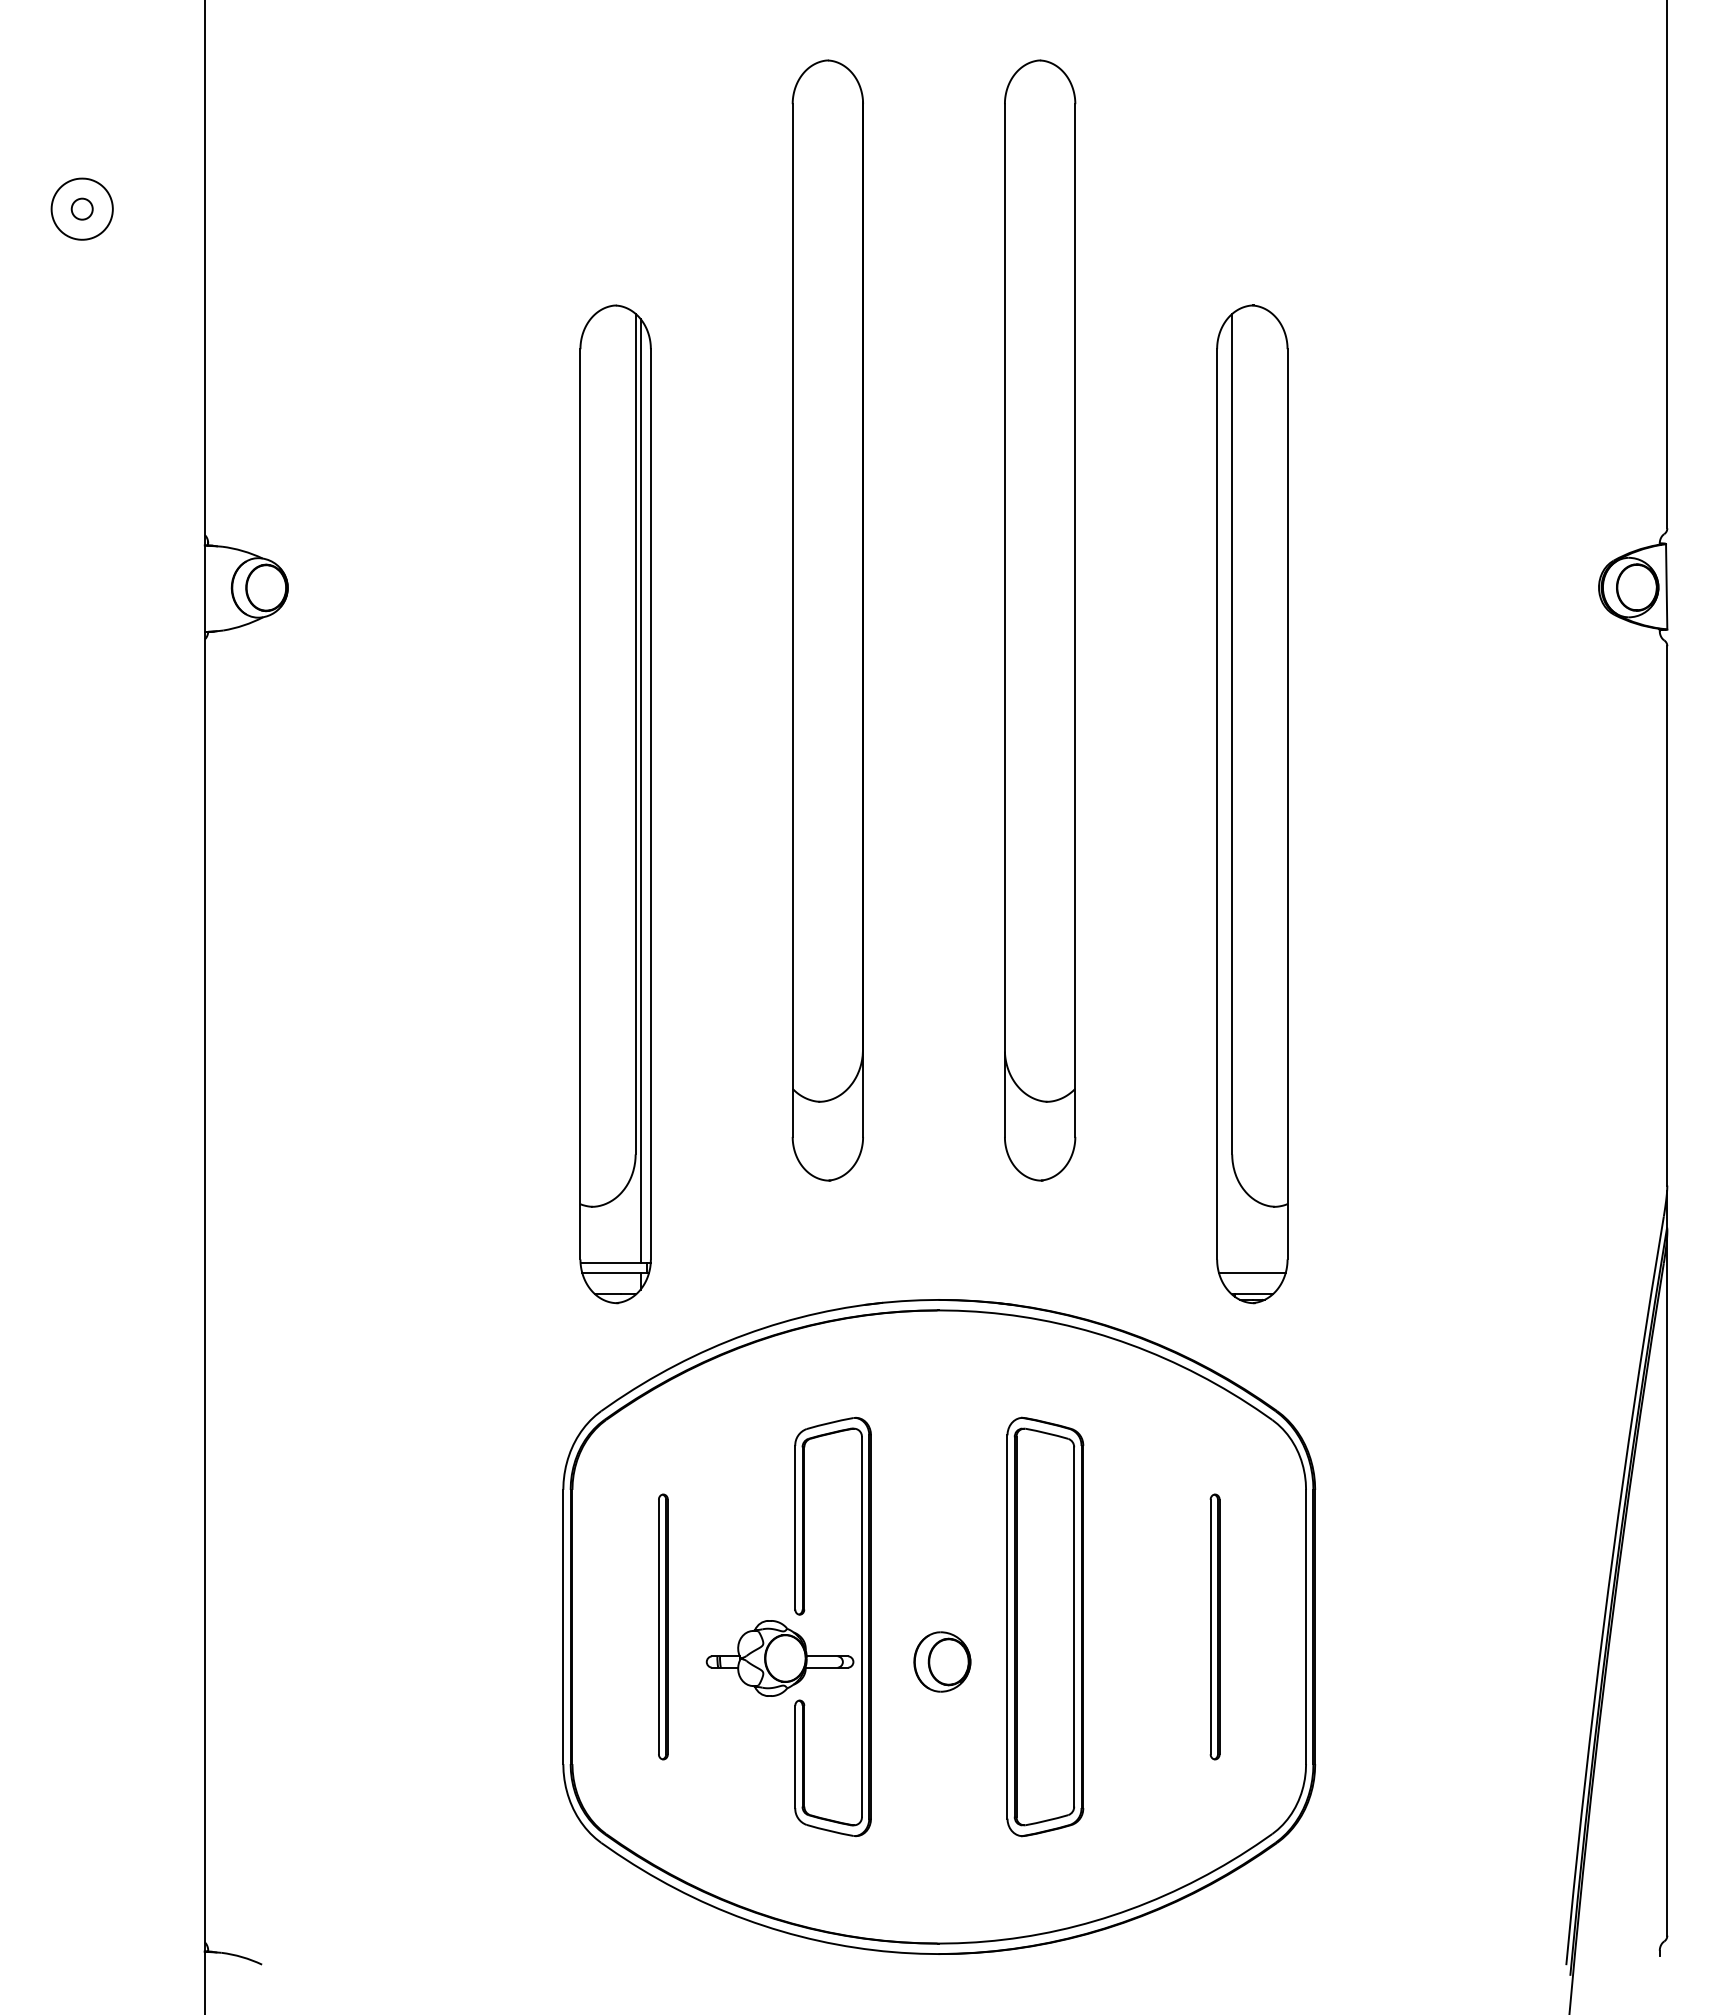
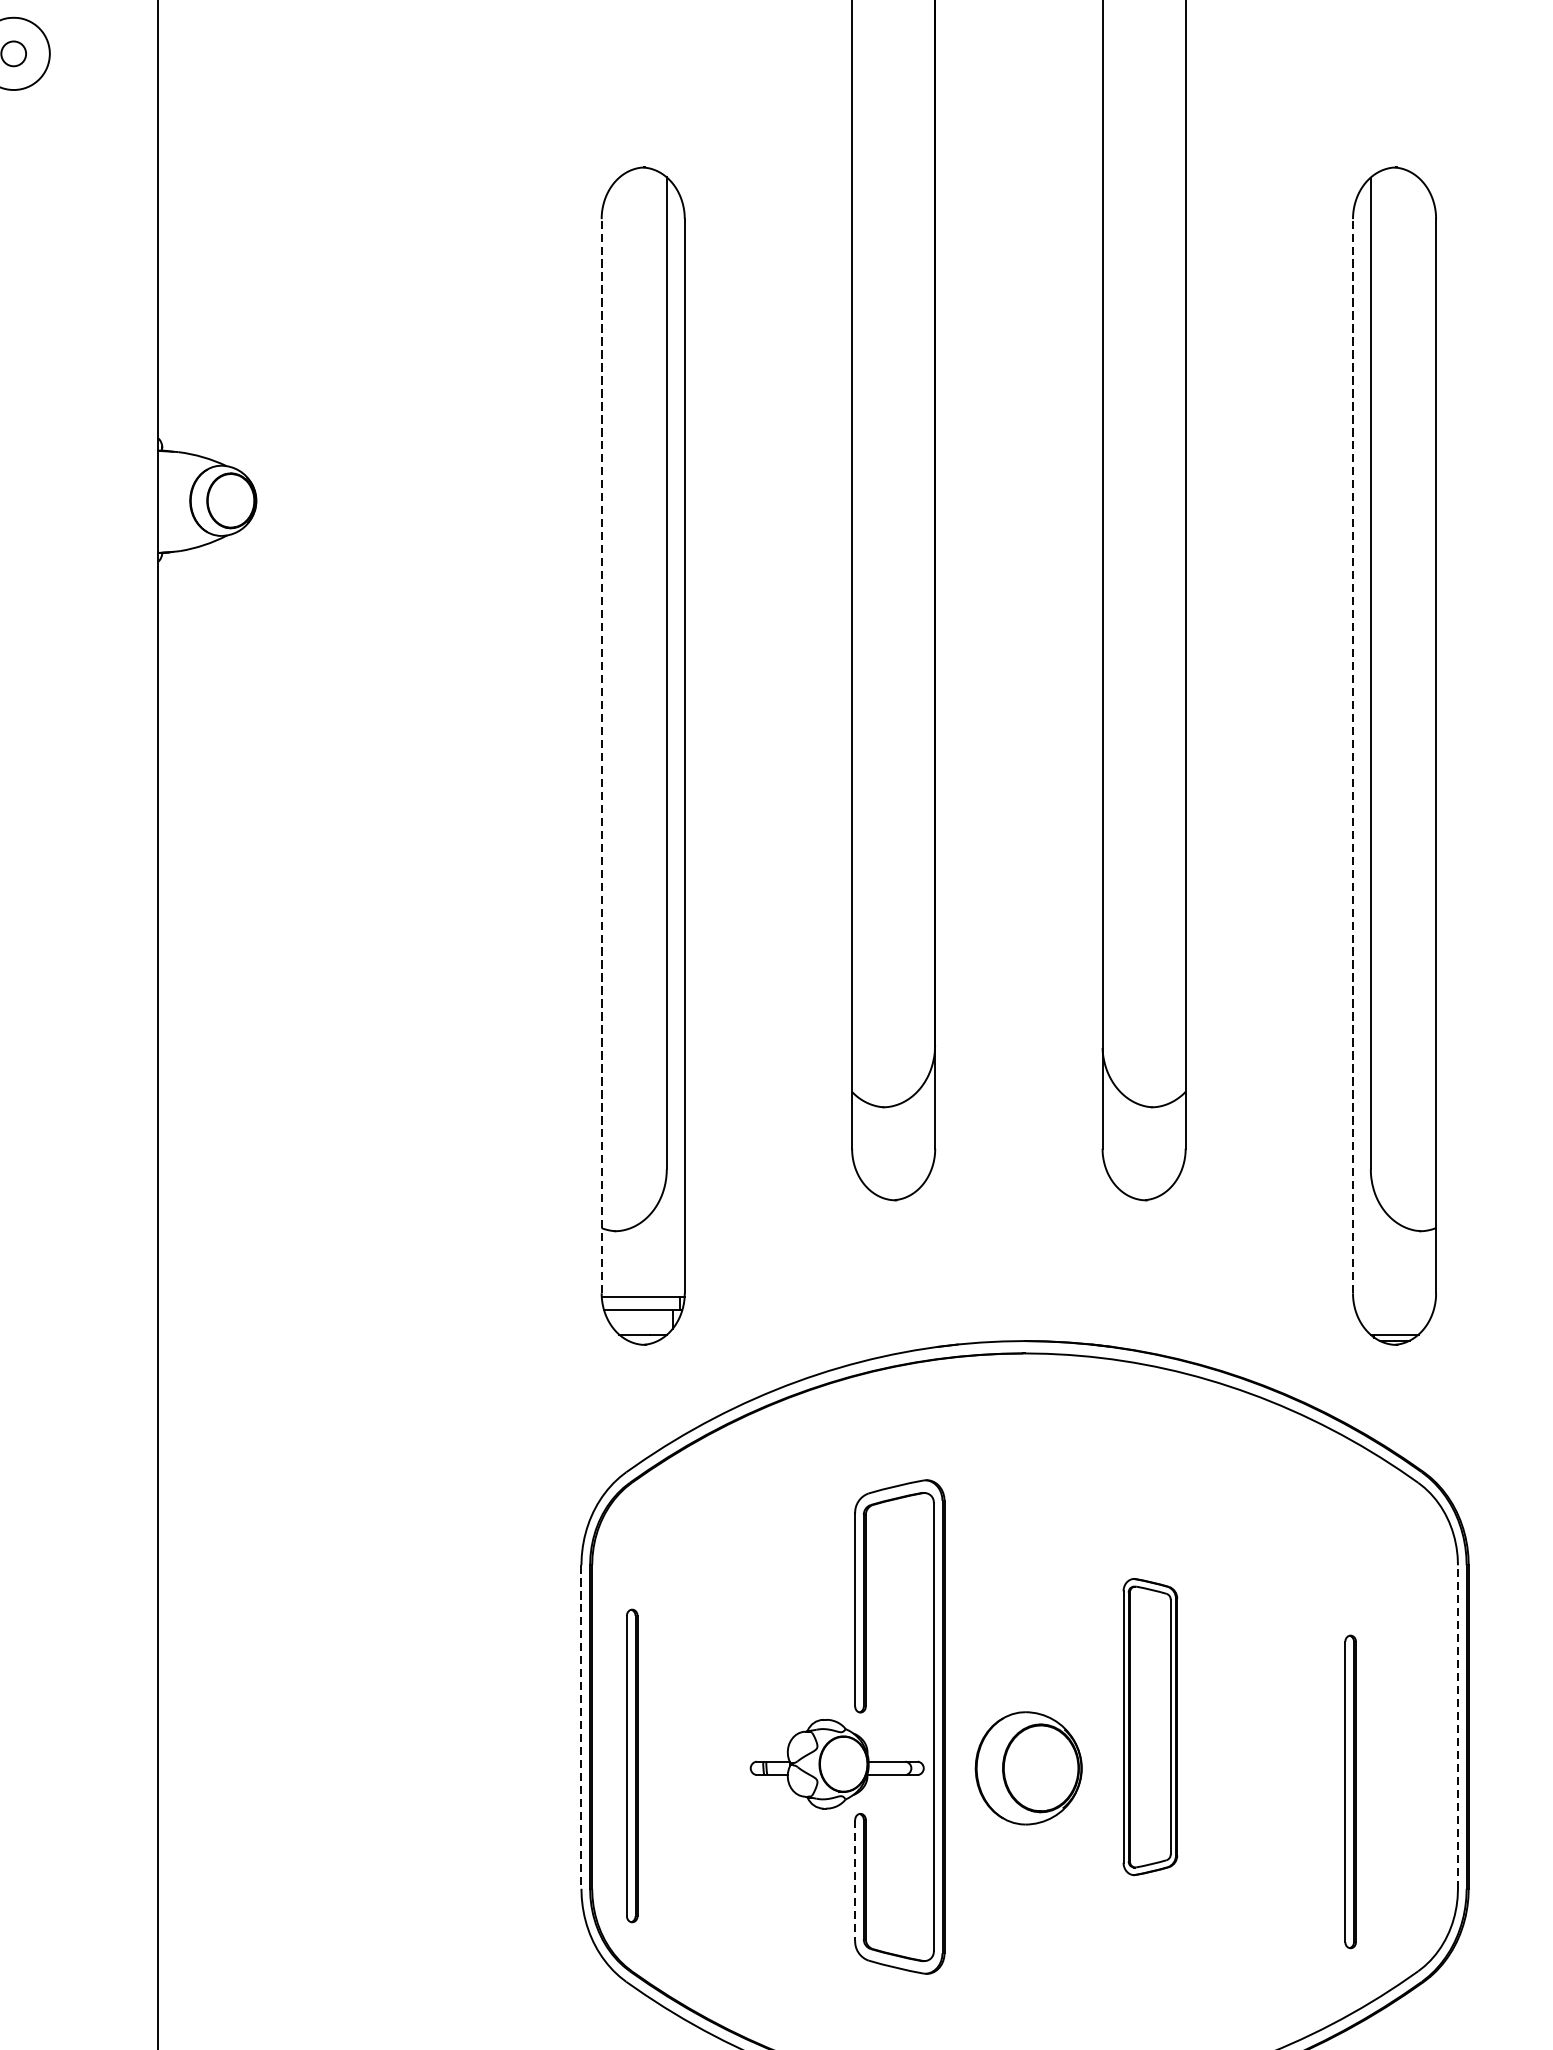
line: (640, 790) -> (672, 739), removed
line: (580, 803) -> (601, 755), solid -> dashed
line: (1217, 803) -> (1353, 755), solid -> dashed
line: (1252, 1273) -> (1394, 1309), removed
part: (663, 1626) -> (632, 1765), moved
part: (1045, 1626) -> (1150, 1726), size x0.6
part: (1214, 1626) -> (1349, 1791), moved
line: (1306, 1626) -> (1458, 1726), solid -> dashed
line: (563, 1627) -> (581, 1727), solid -> dashed
part: (942, 1661) -> (1028, 1767), size x1.6
line: (795, 1757) -> (855, 1881), solid -> dashed

